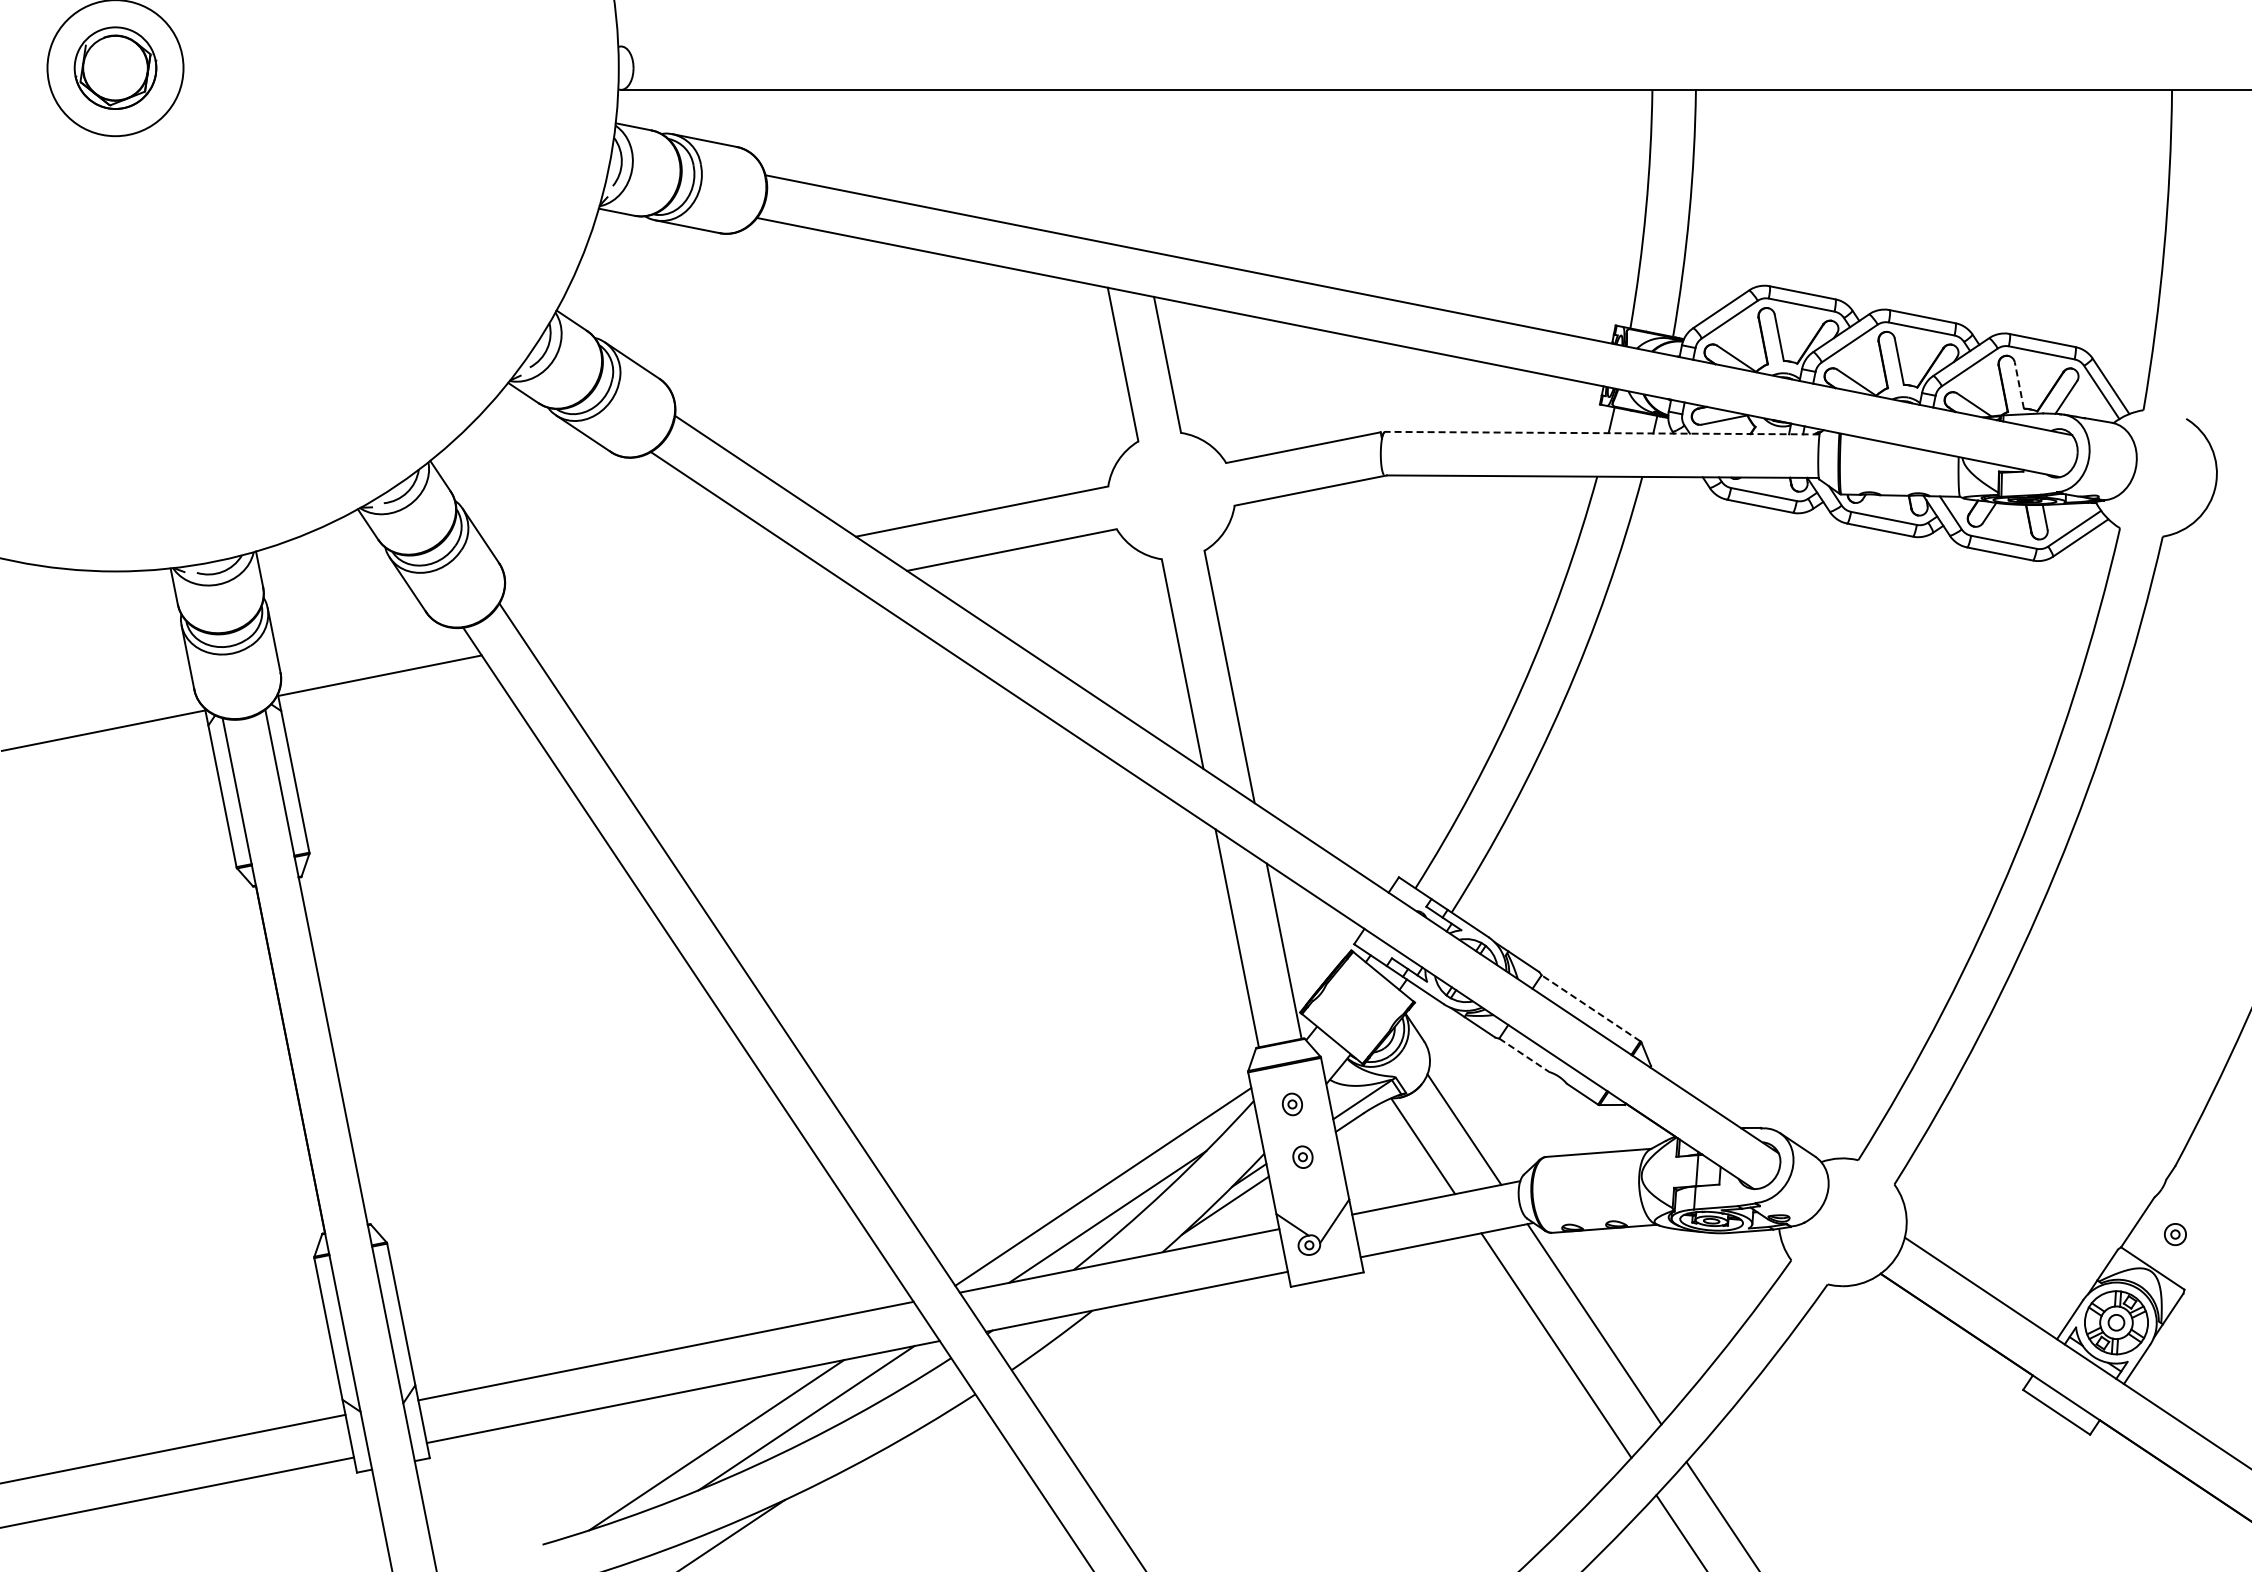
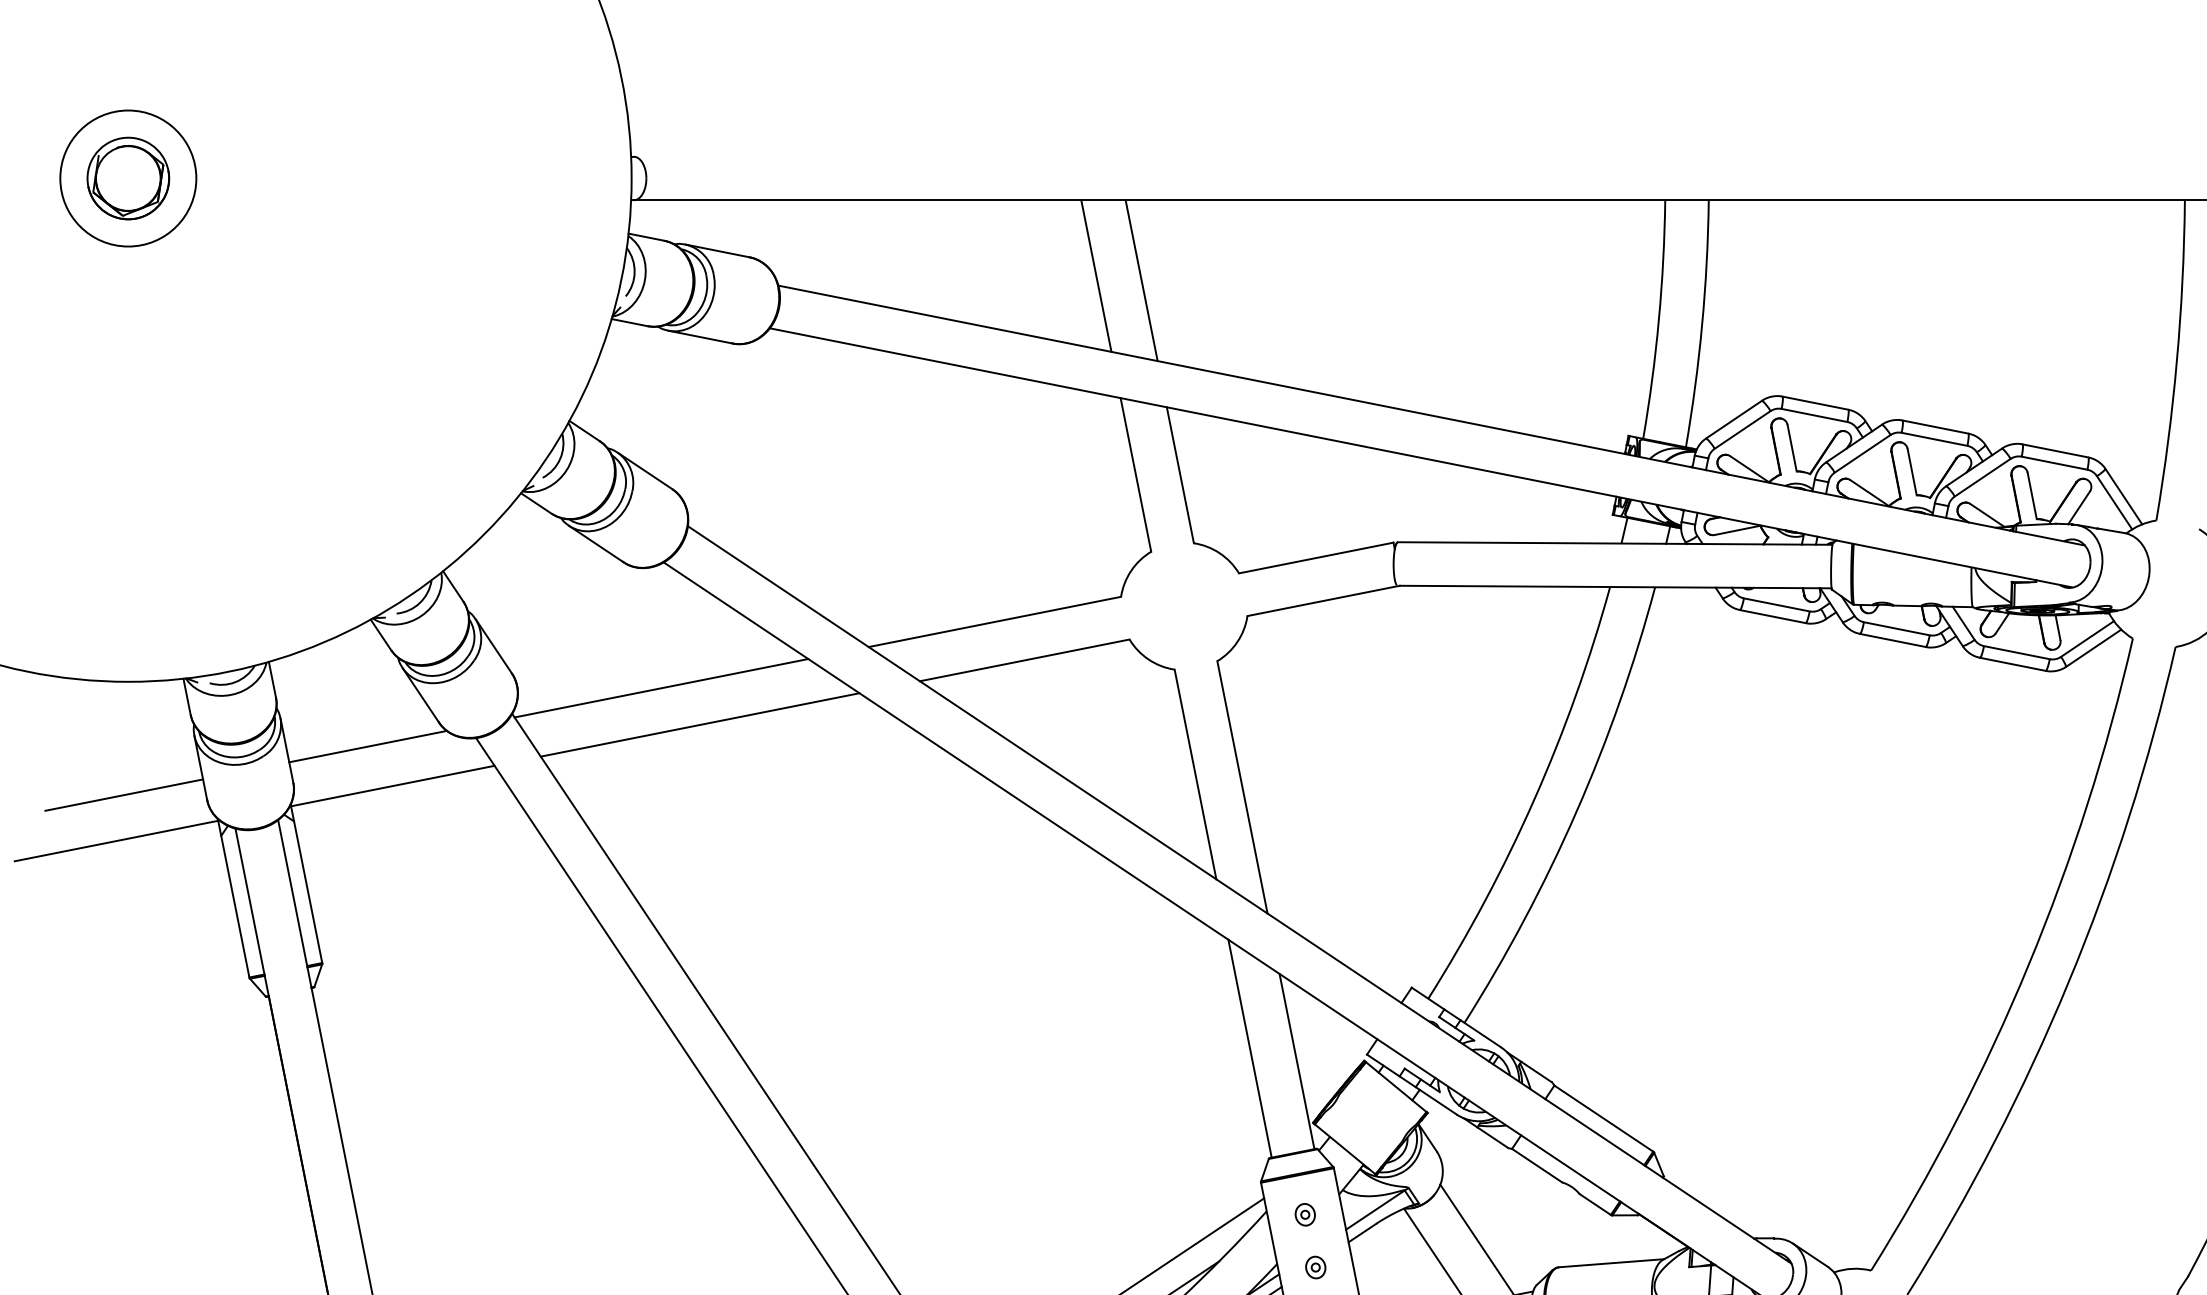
line: (1083, 165) -> (1096, 275), added
line: (1128, 169) -> (1141, 279), added
line: (2019, 385) -> (2032, 495), dashed -> solid
line: (1601, 433) -> (1614, 543), dashed -> solid
line: (648, 577) -> (661, 687), added
line: (686, 614) -> (699, 724), added
line: (355, 635) -> (368, 745), added
line: (111, 684) -> (124, 794), added
line: (1590, 1007) -> (1603, 1117), dashed -> solid
line: (1524, 1055) -> (1537, 1165), dashed -> solid

